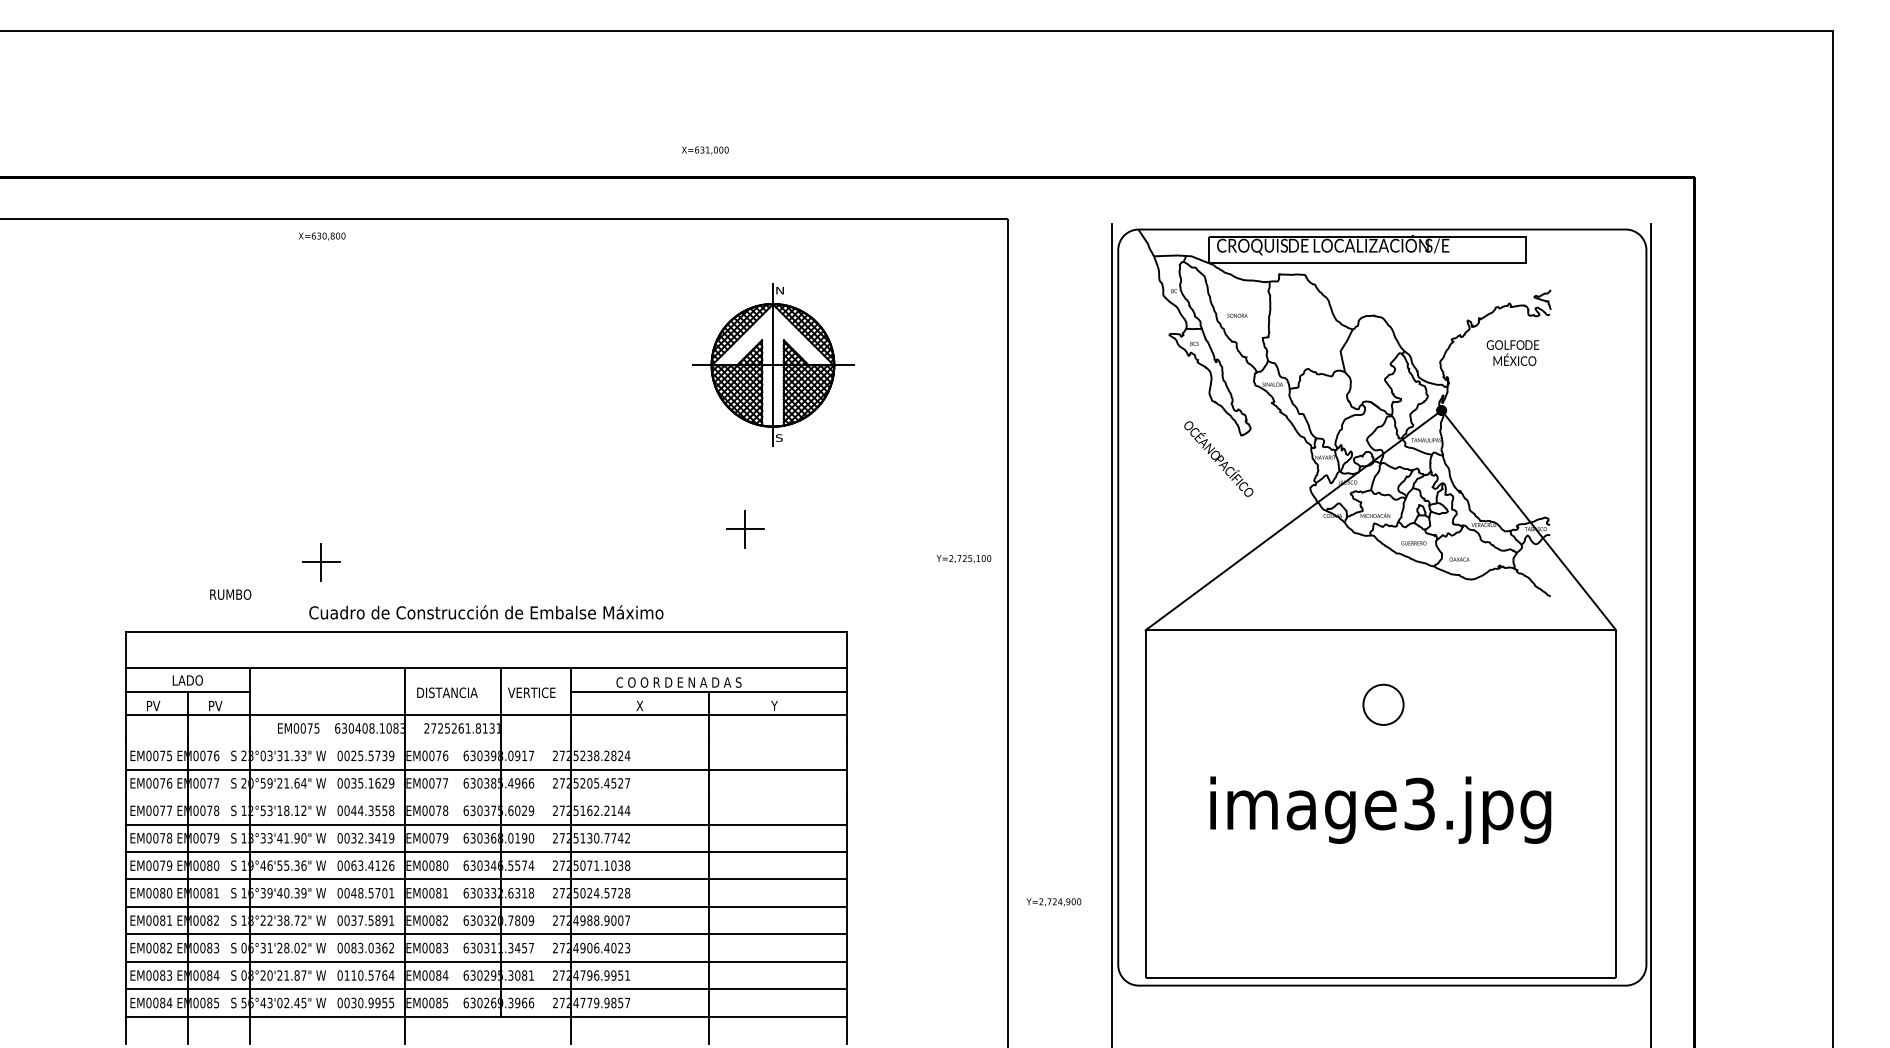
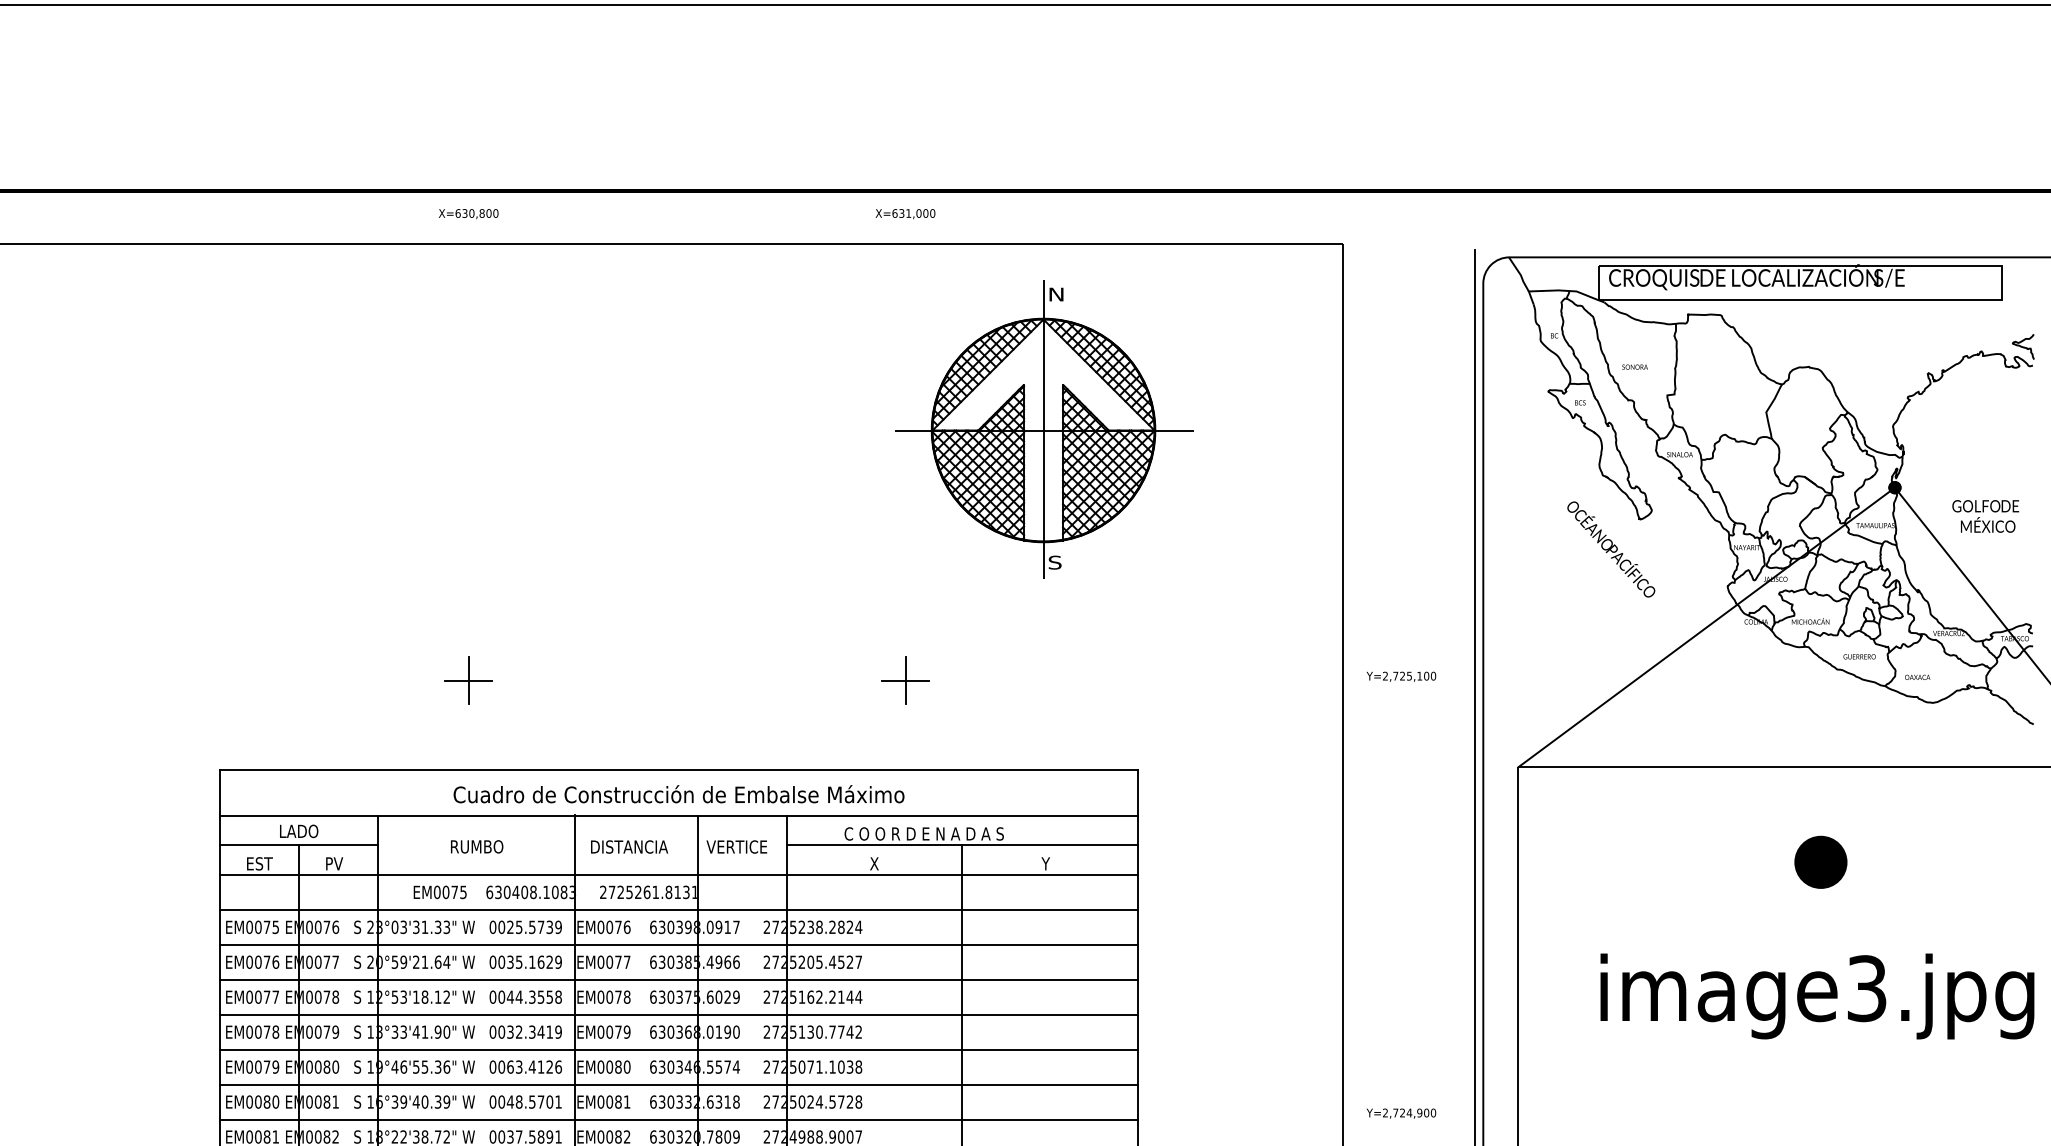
text: (705, 150) -> (905, 214), moved
text: (321, 236) -> (467, 214), moved
text: (1512, 352) -> (1985, 515), moved
part: (773, 364) -> (1044, 429), size x1.43
part: (745, 529) -> (905, 681), moved
text: (963, 558) -> (1400, 676), moved
text: (230, 594) -> (476, 846), moved
text: (486, 612) -> (679, 794), moved
fill: (1383, 704) -> (1820, 861), added
text: (157, 705) -> (260, 863), PV -> EST
line: (485, 742) -> (677, 910), added
line: (485, 797) -> (677, 980), added

